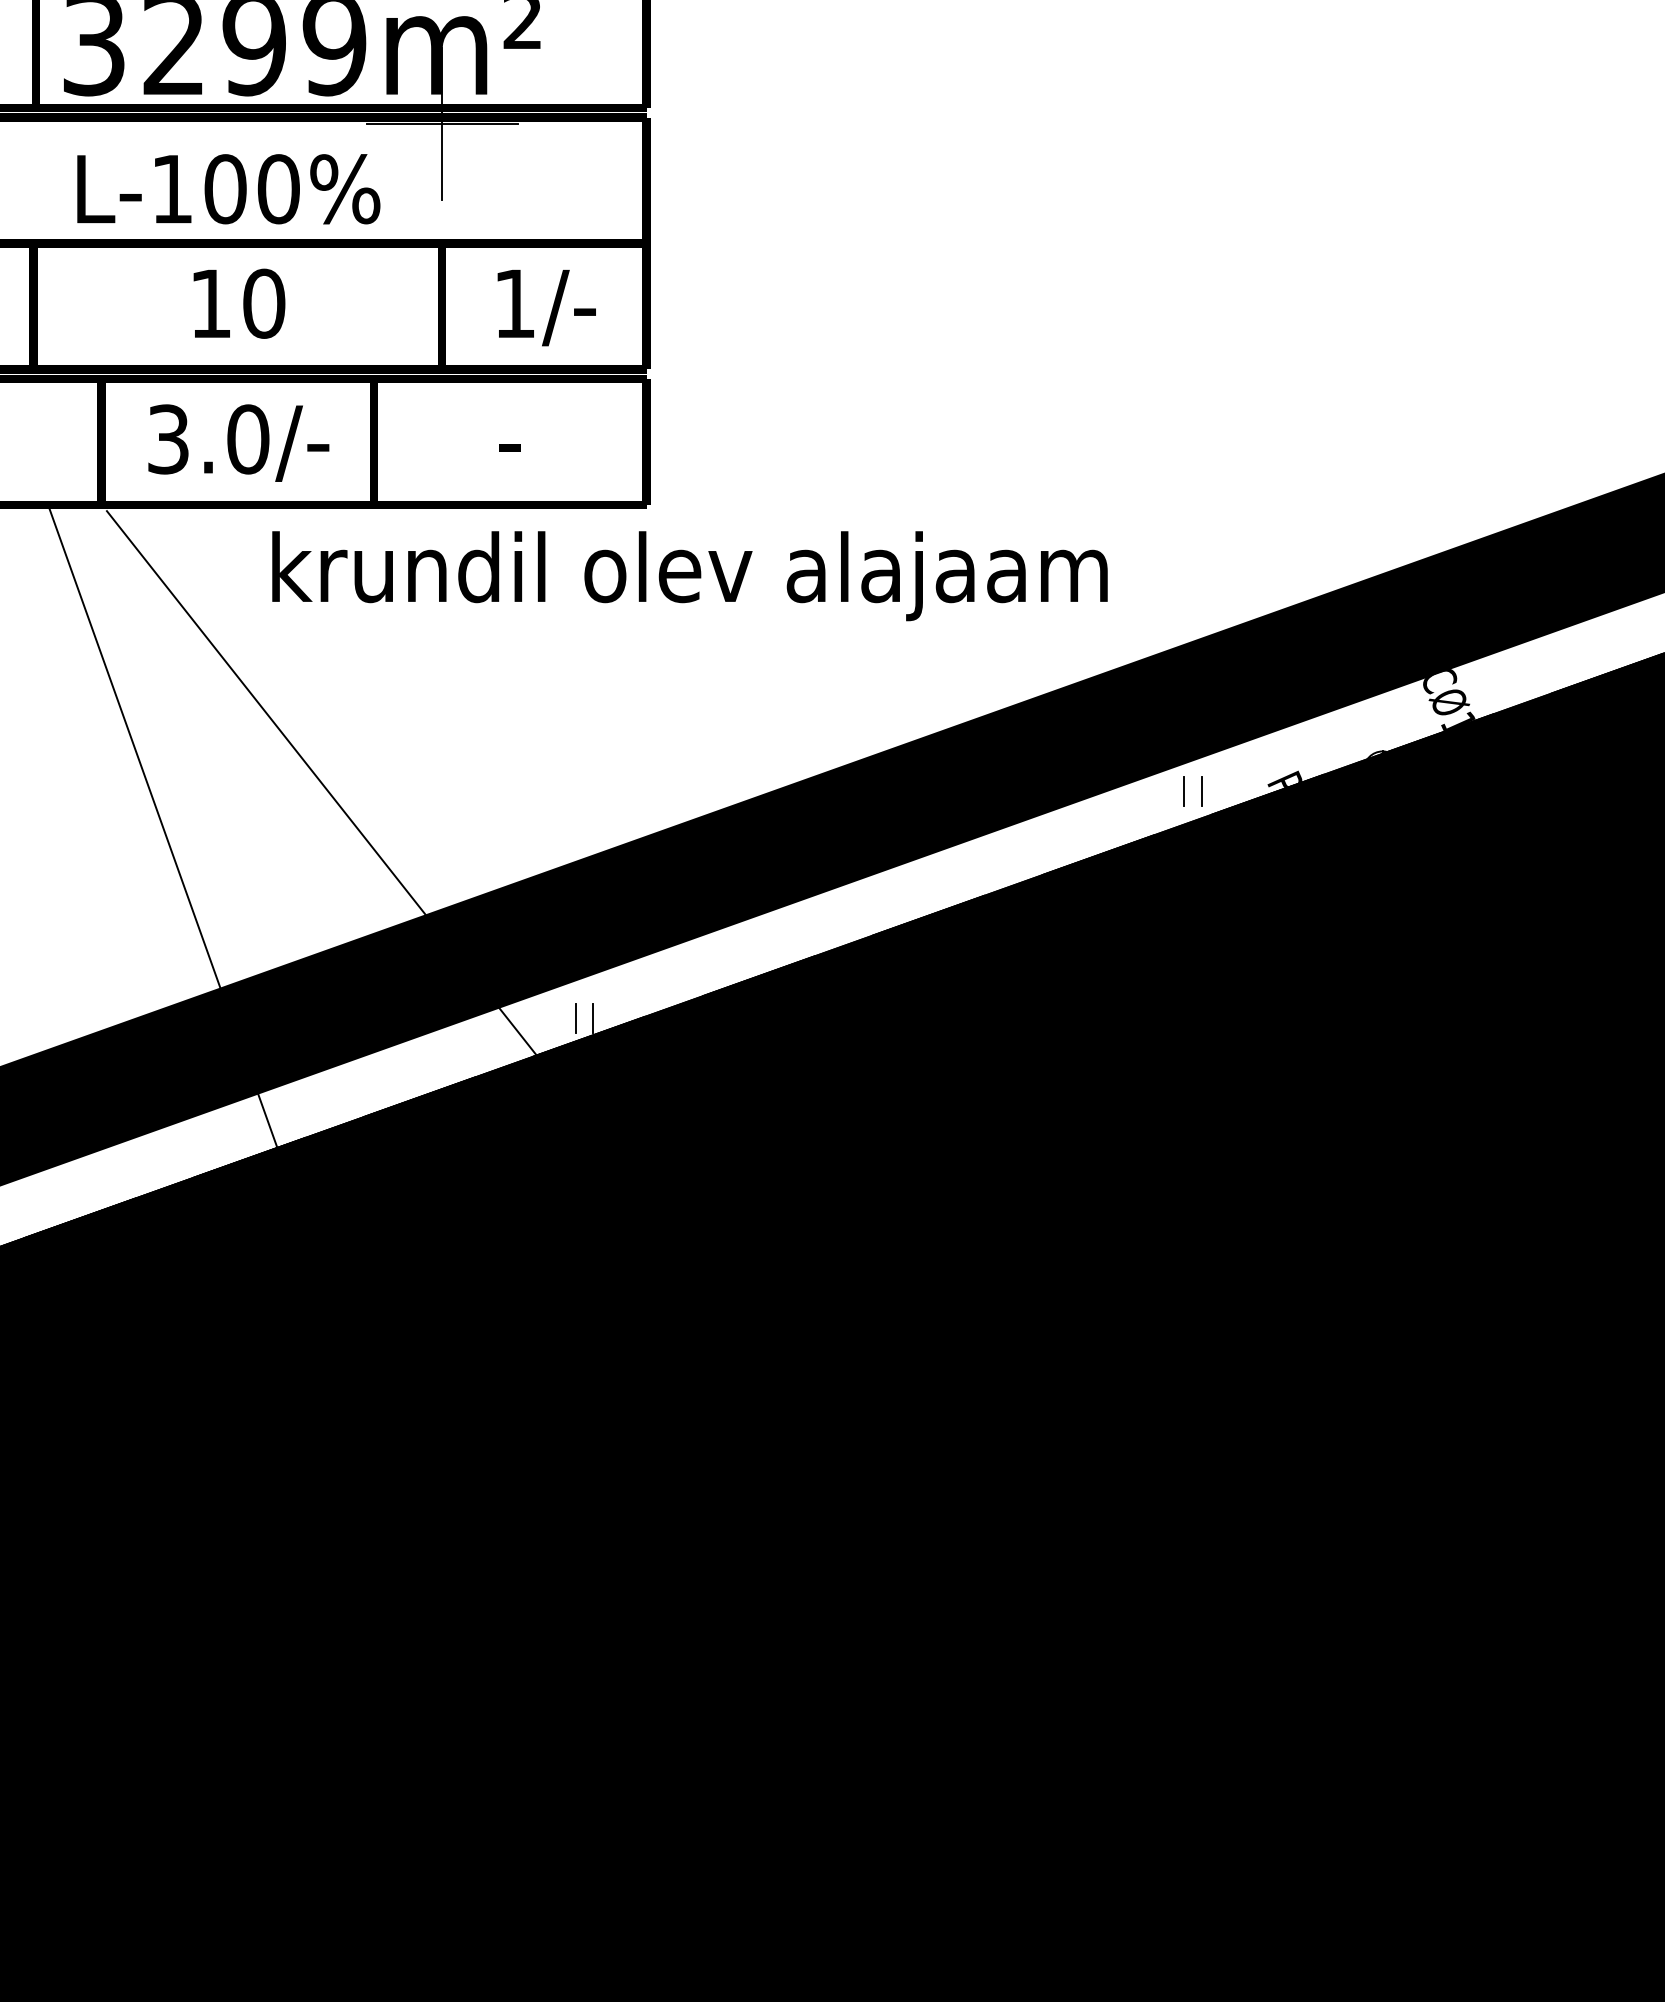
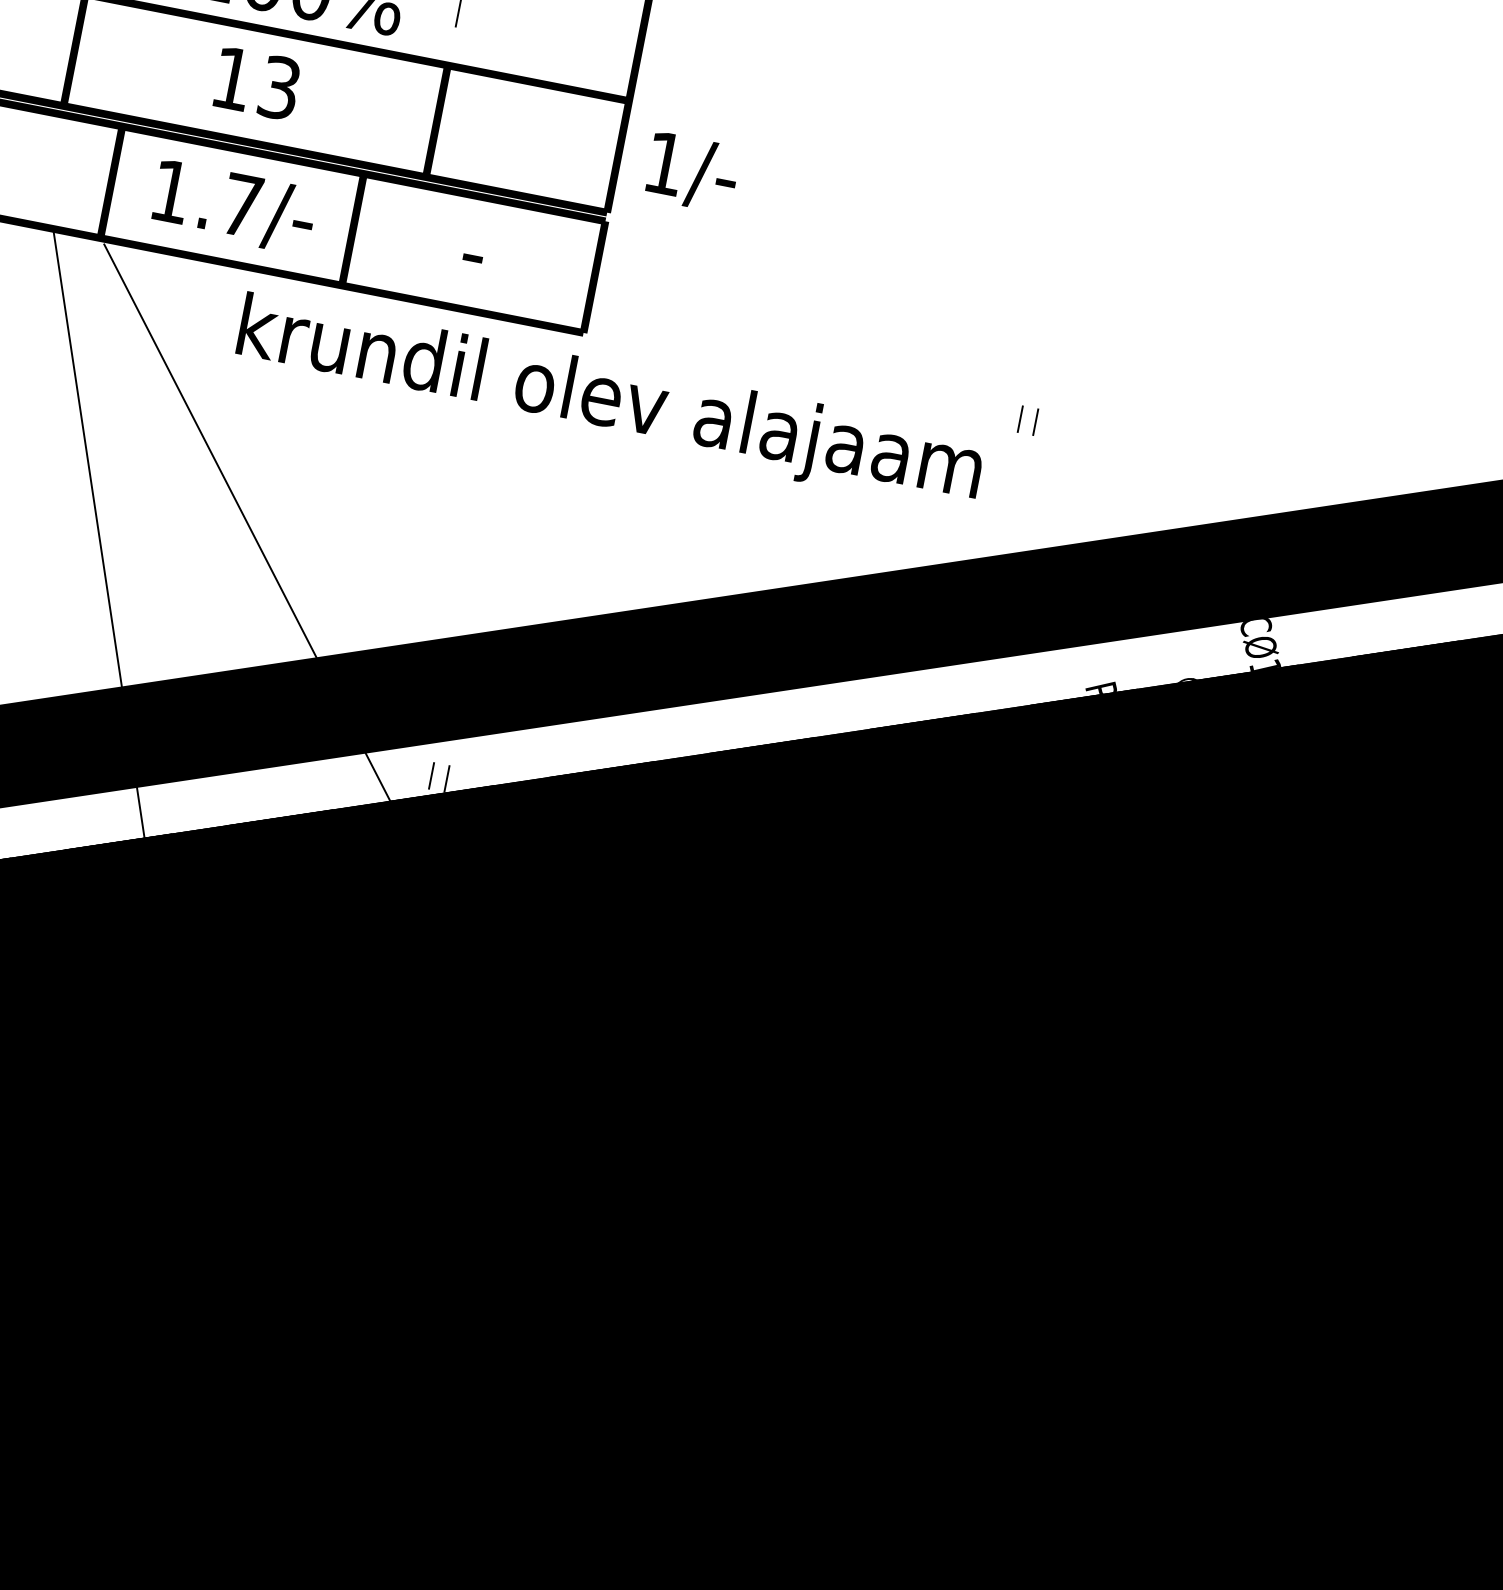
text: (264, 303) -> (280, 87), 10 -> 13
text: (546, 308) -> (692, 173), moved
text: (208, 439) -> (206, 198), 3.0/- -> 1.7/-
part: (1184, 791) -> (1020, 418), moved

